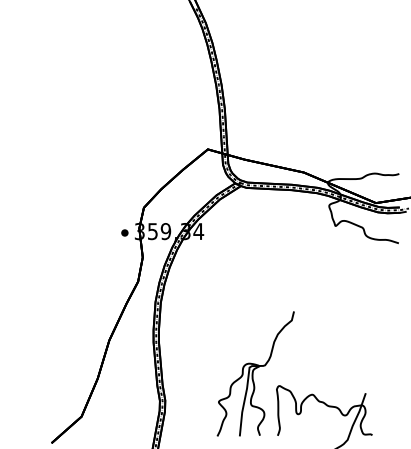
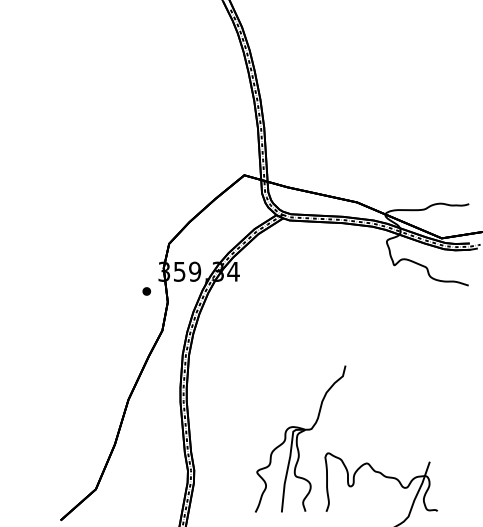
part: (124, 233) -> (146, 291), moved

